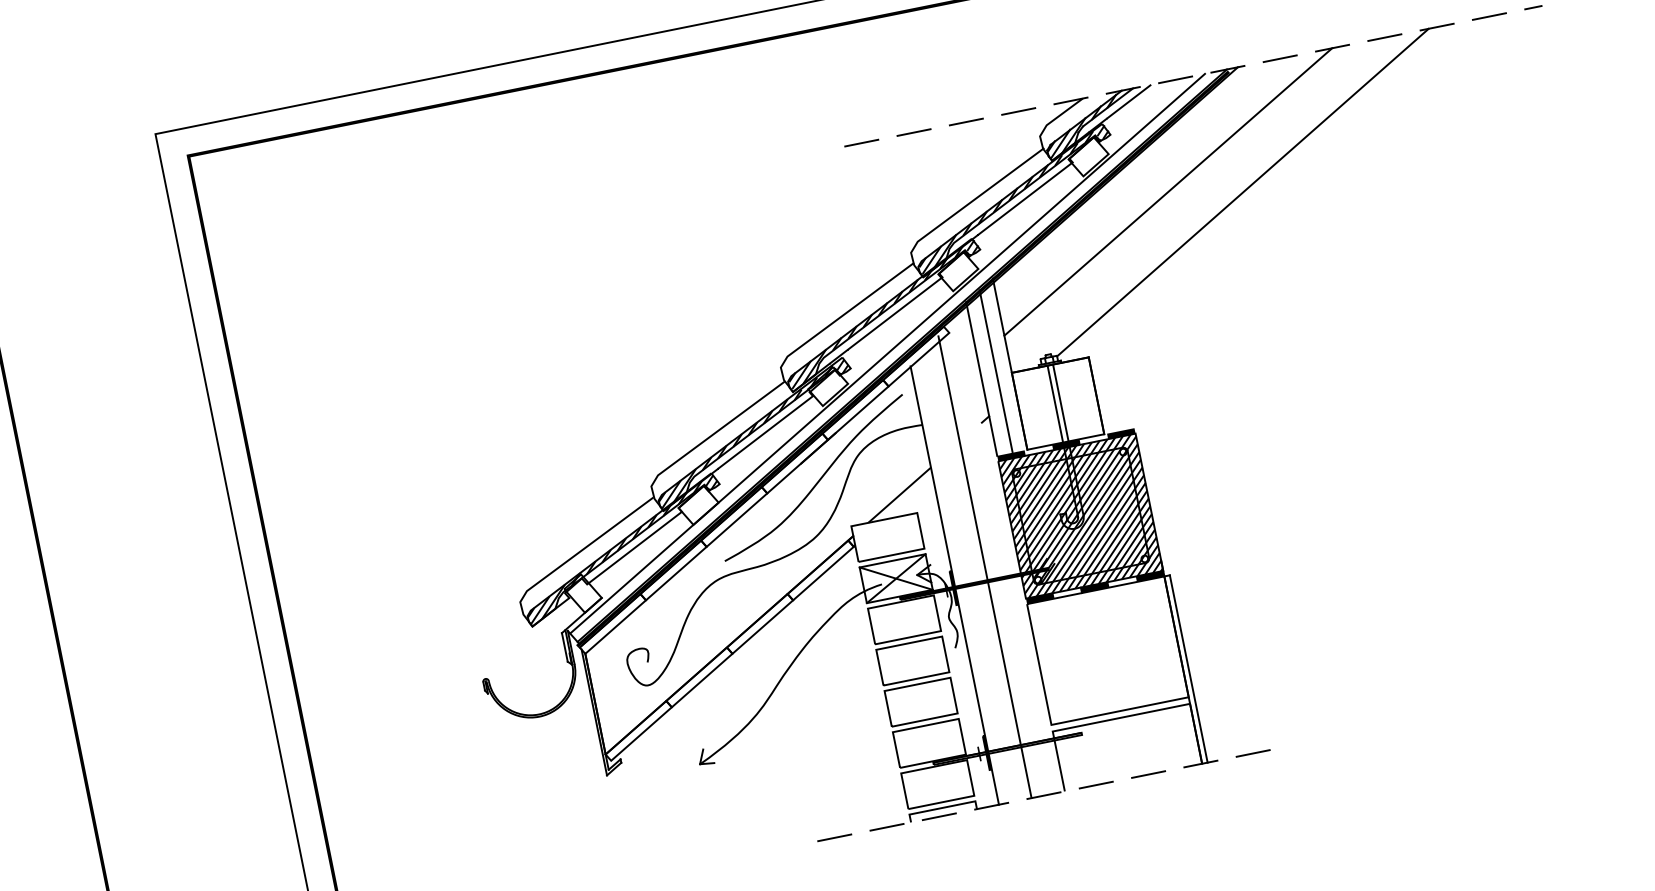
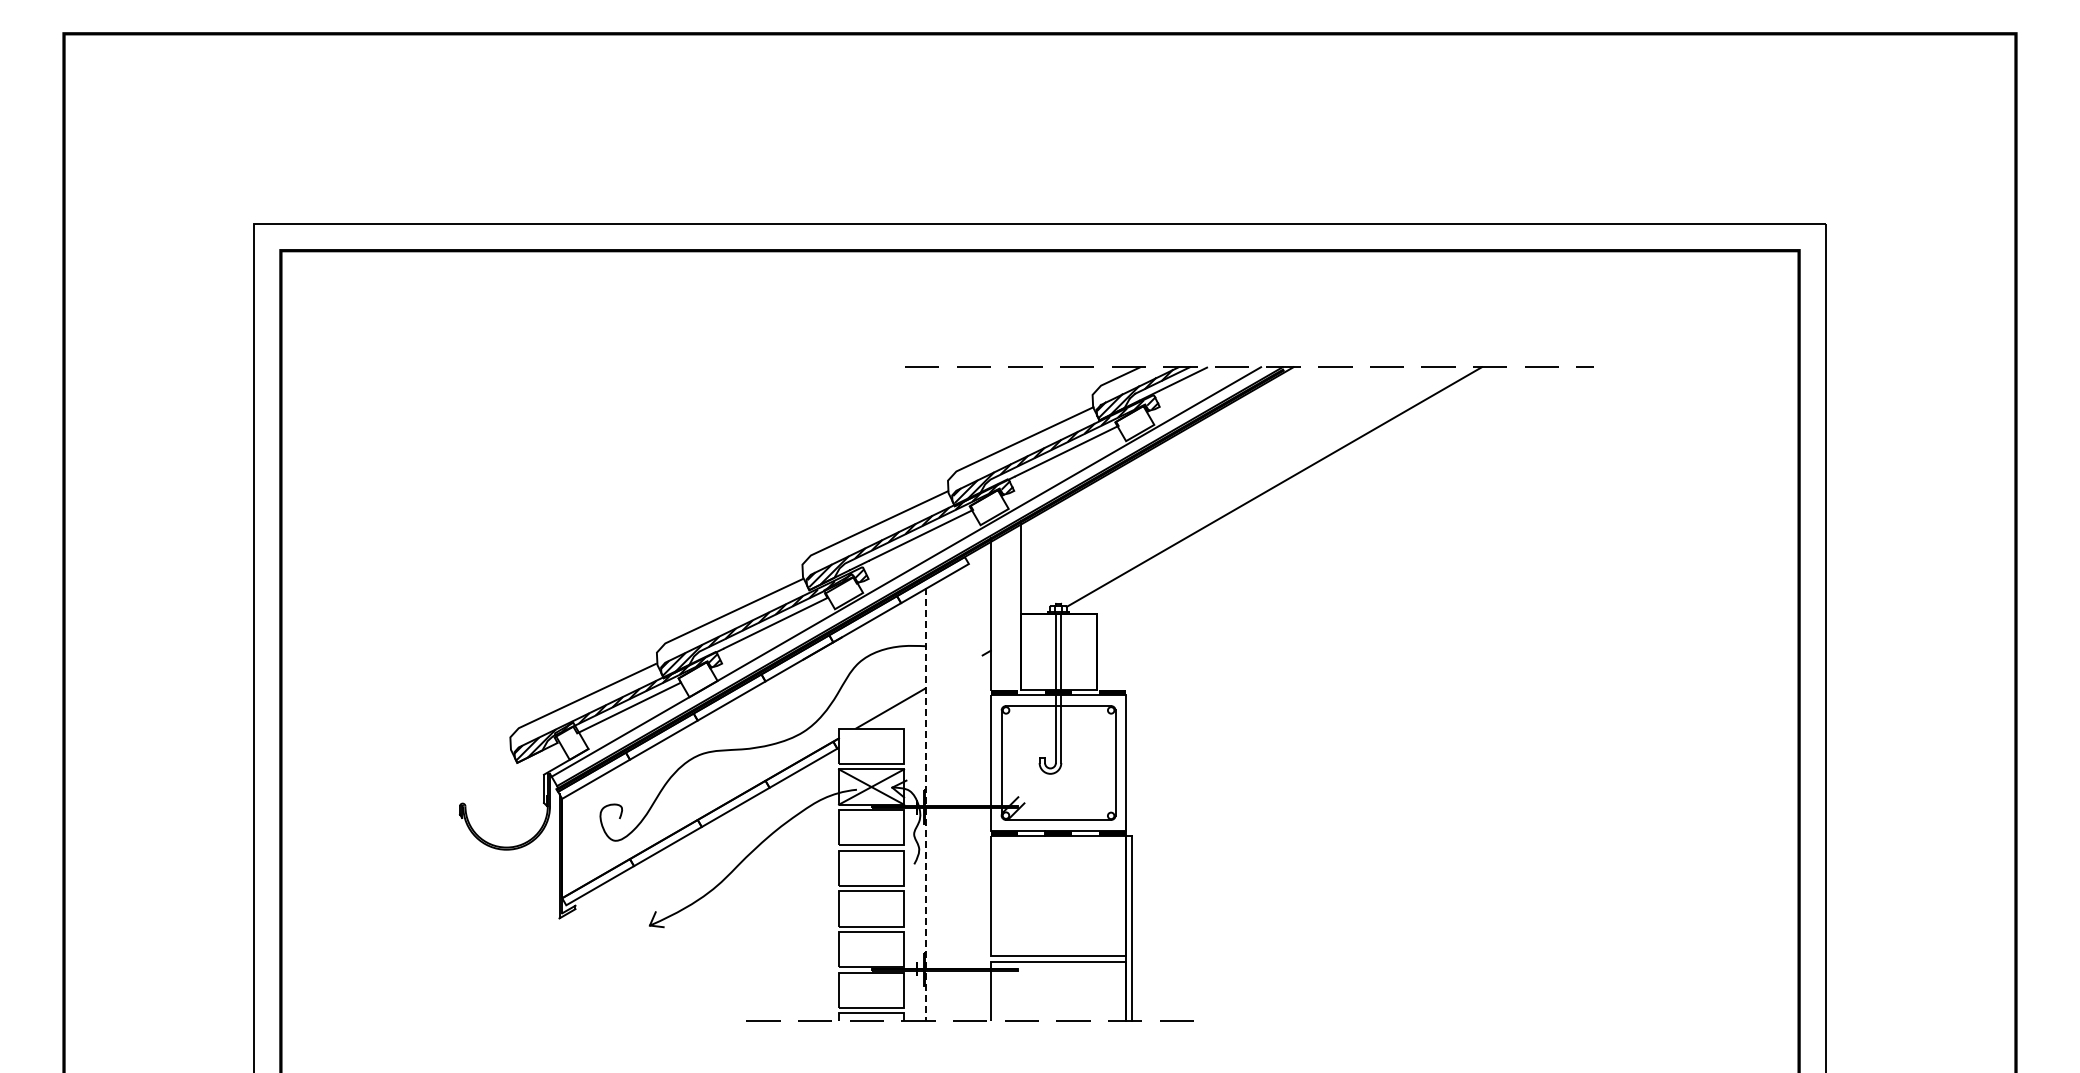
line: (1168, 192) -> (1203, 472), removed
line: (995, 371) -> (1005, 609), removed
curve: (818, 479) -> (816, 678), removed
hatch: (1080, 515) -> (1058, 762), removed
line: (984, 566) -> (957, 792), removed
line: (954, 586) -> (925, 805), solid -> dashed

